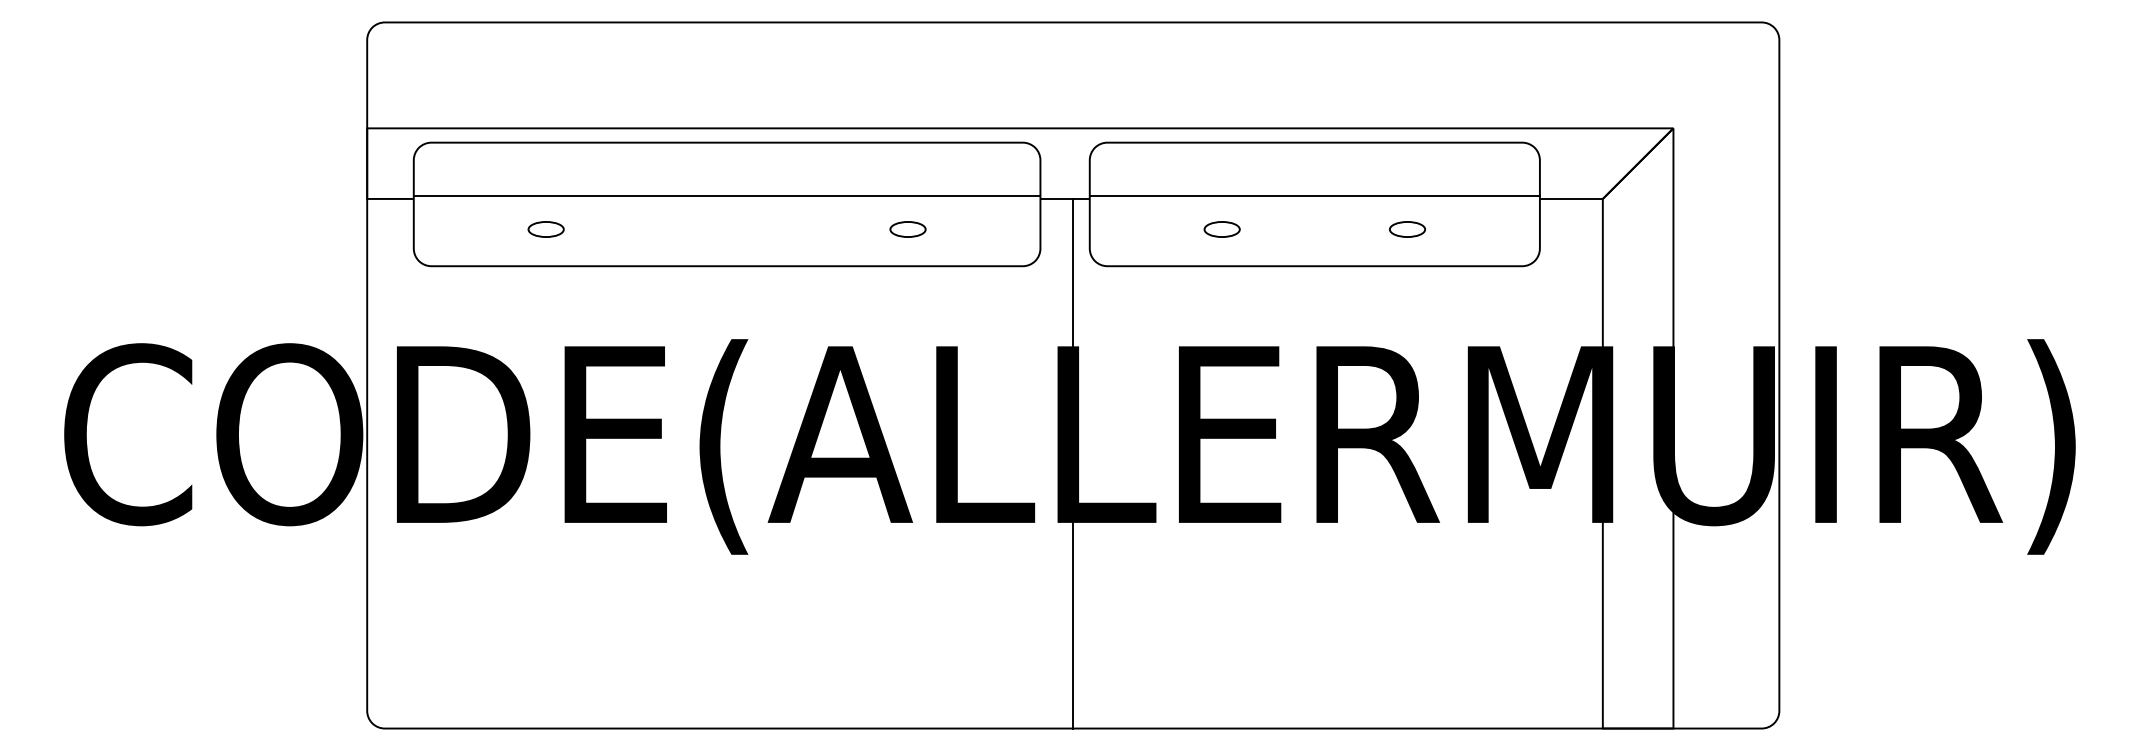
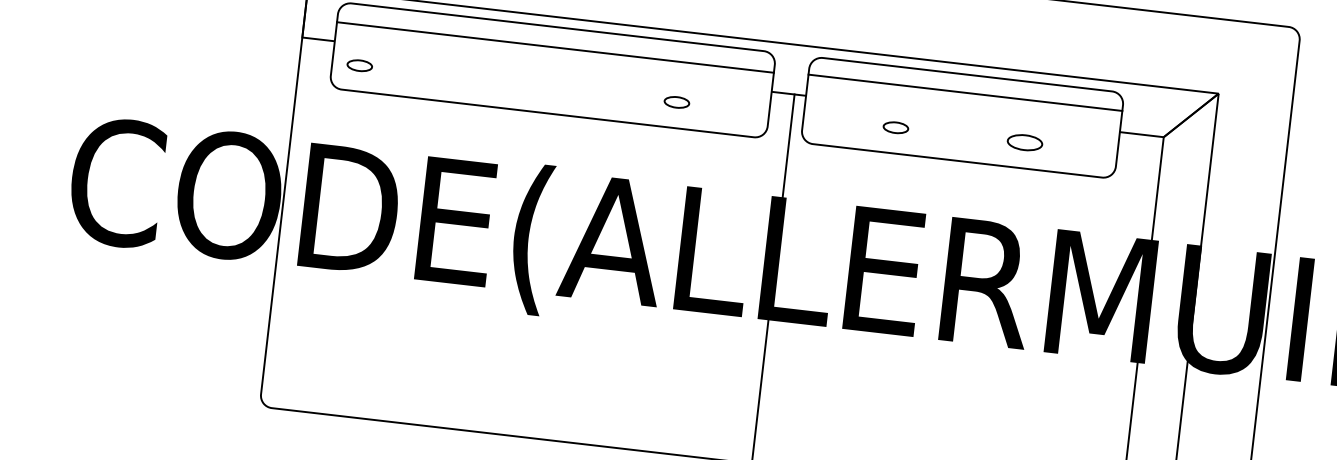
line: (726, 195) -> (555, 47), moved
line: (1314, 195) -> (965, 92), moved
part: (545, 229) -> (359, 65), moved
part: (1407, 229) -> (1025, 142), size x1.4

